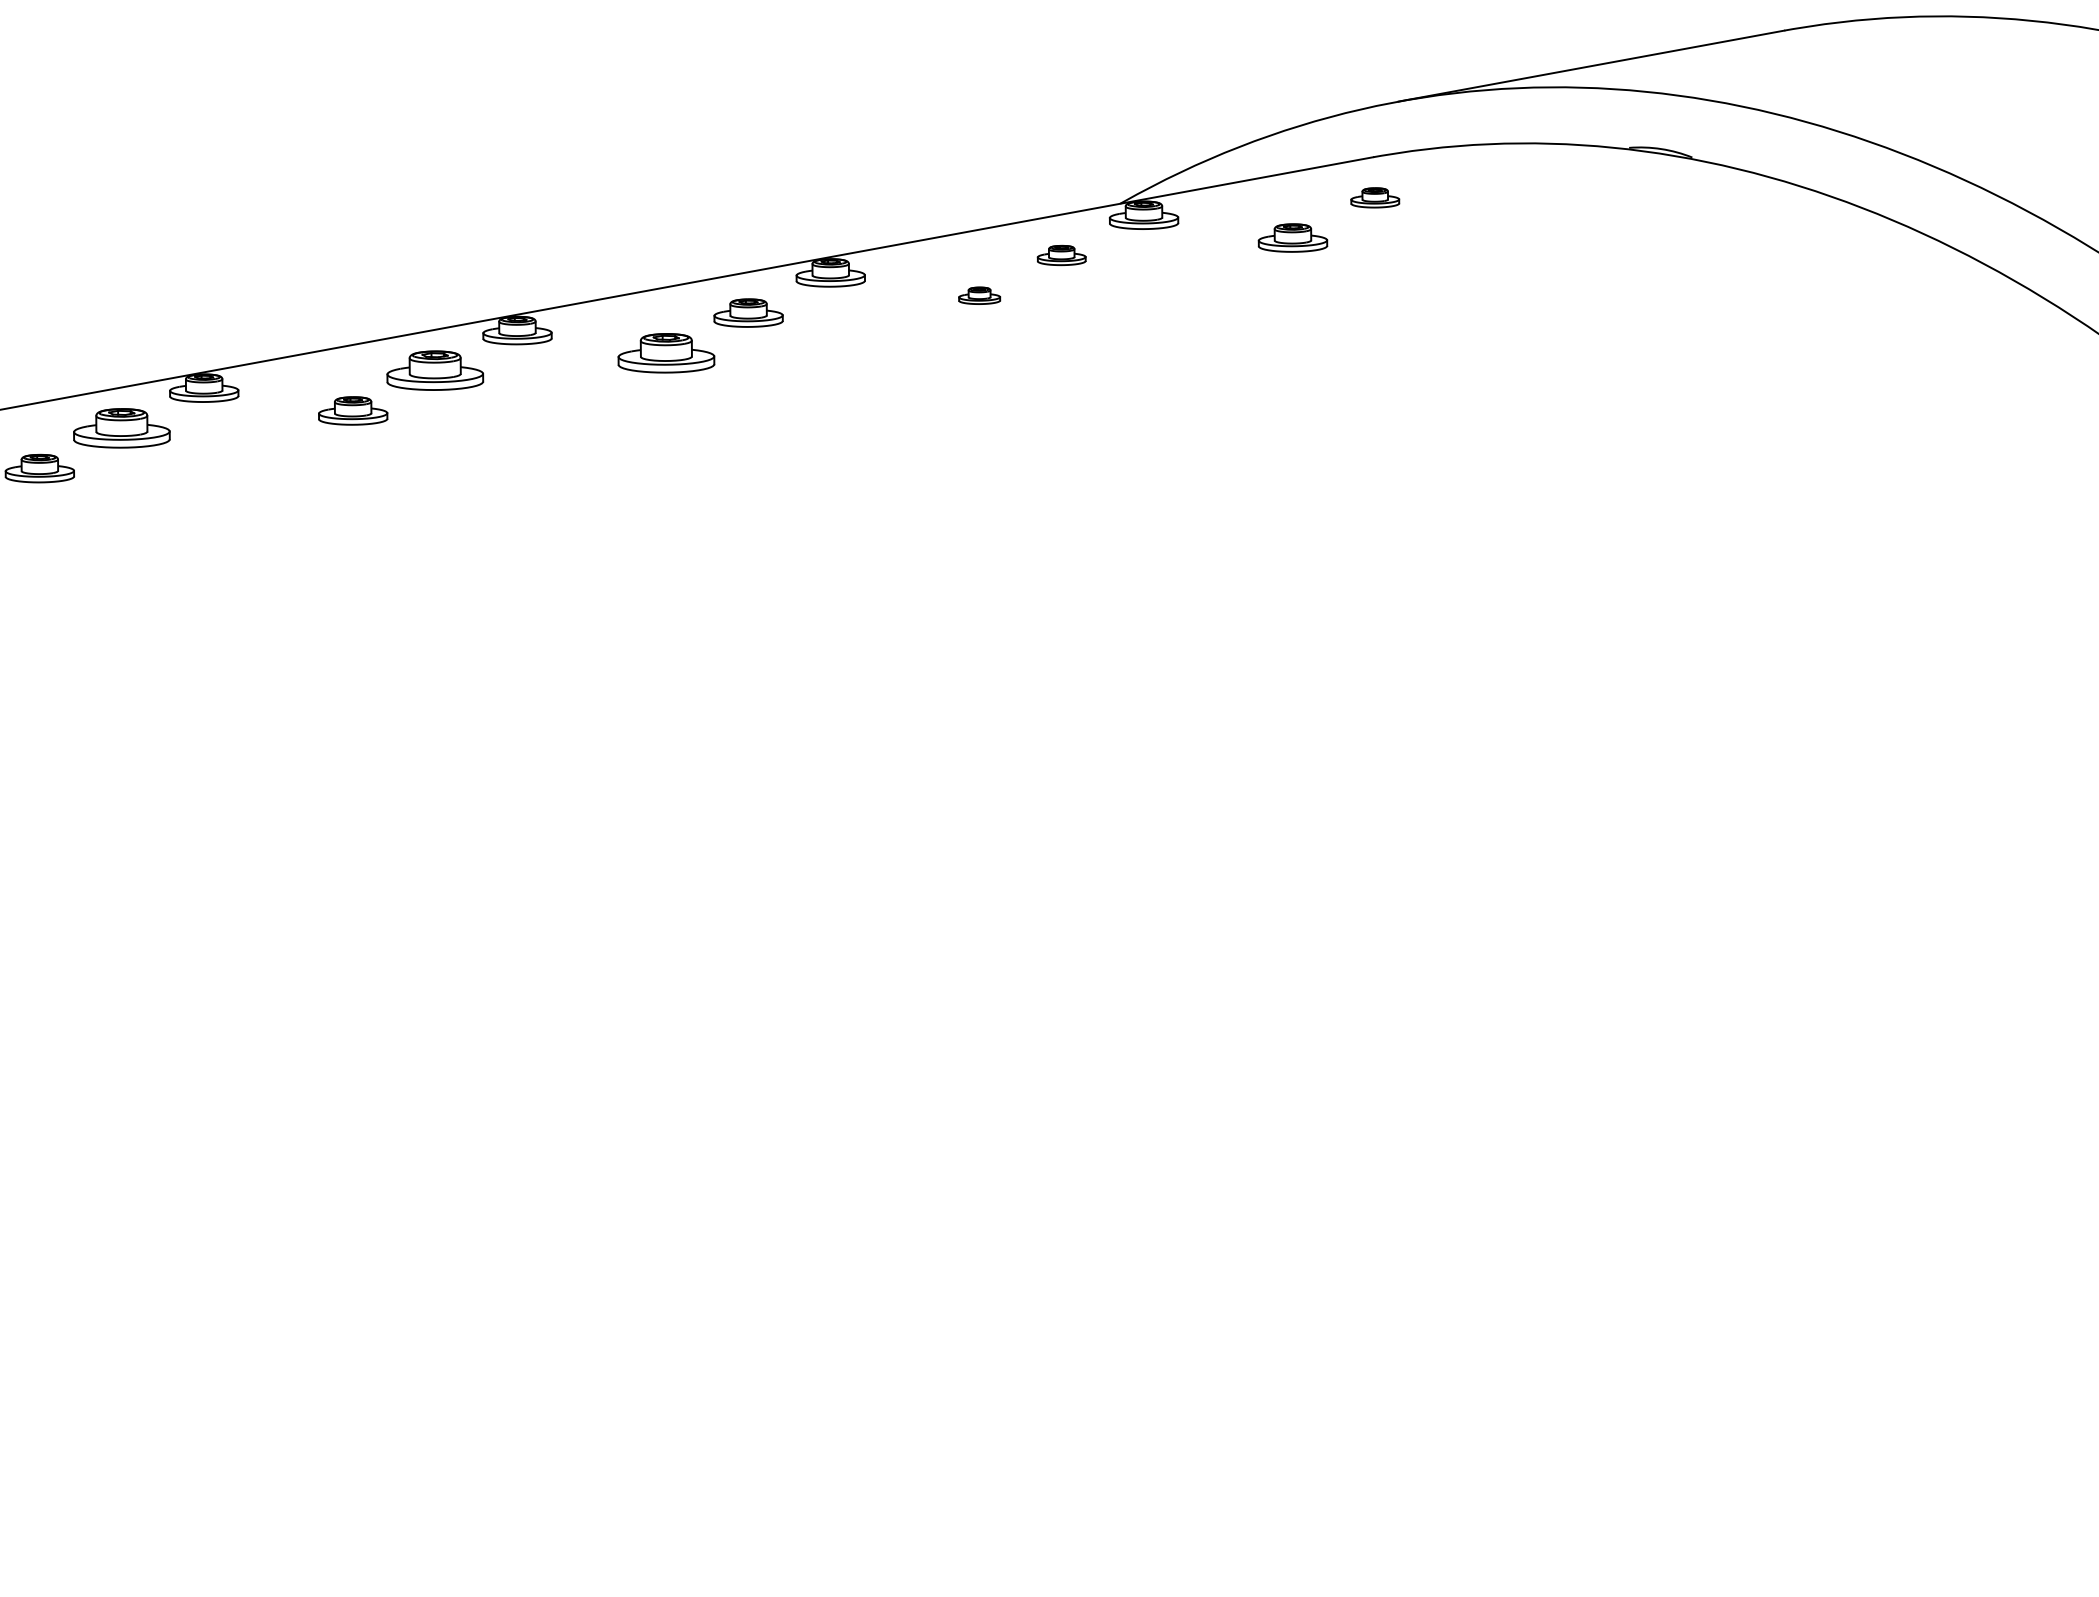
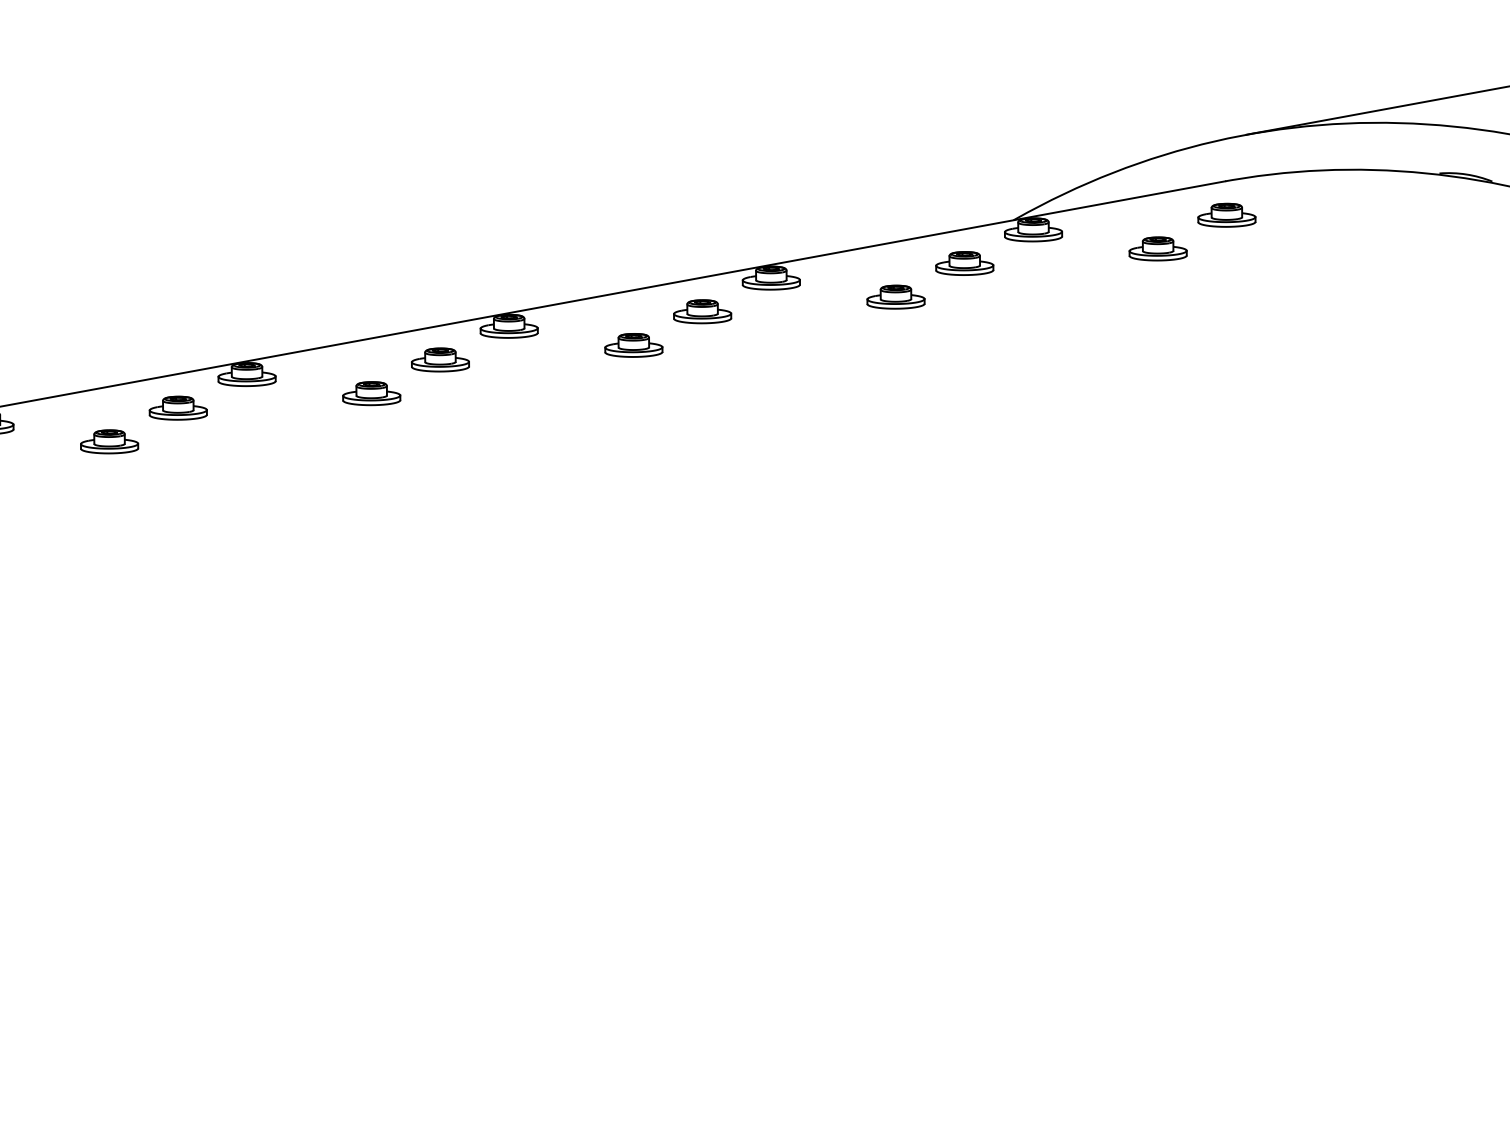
part: (1375, 197) -> (1227, 215), size x1.43
part: (1061, 255) -> (964, 263), size x1.43
part: (979, 295) -> (895, 297), size x1.67
part: (666, 353) -> (633, 345), size x0.71
part: (435, 370) -> (440, 359), size x0.71
part: (122, 428) -> (178, 408), size x0.71

